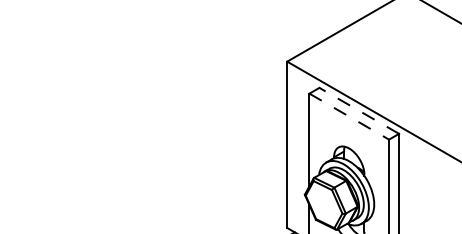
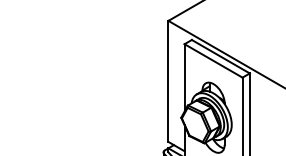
line: (359, 110) -> (221, 56), dashed -> solid
line: (349, 116) -> (213, 60), dashed -> solid

